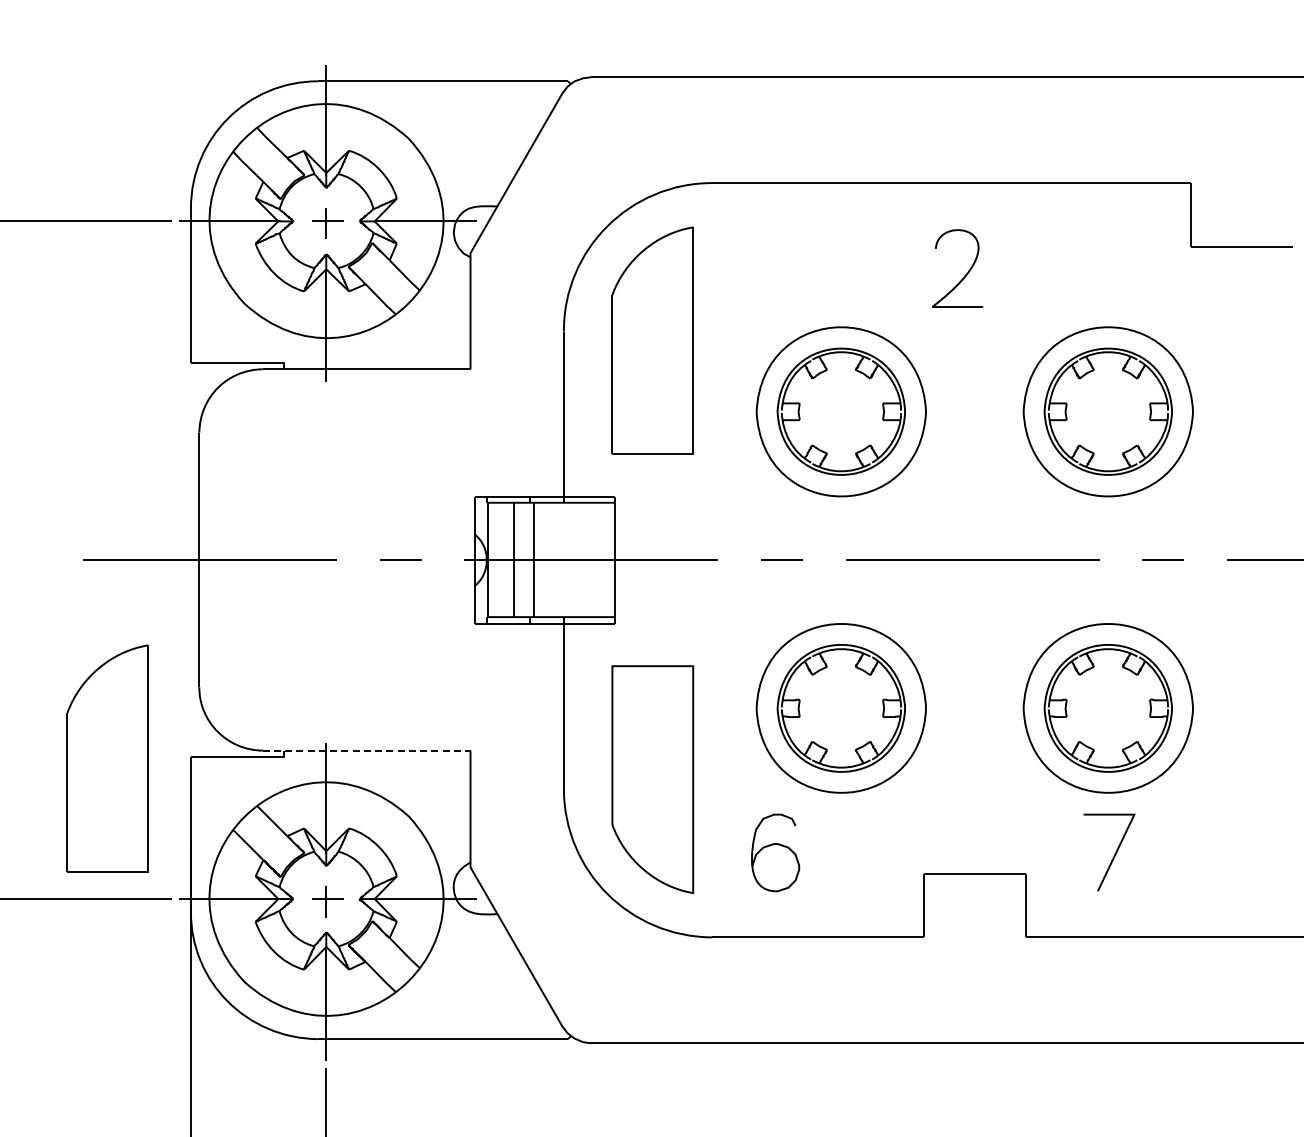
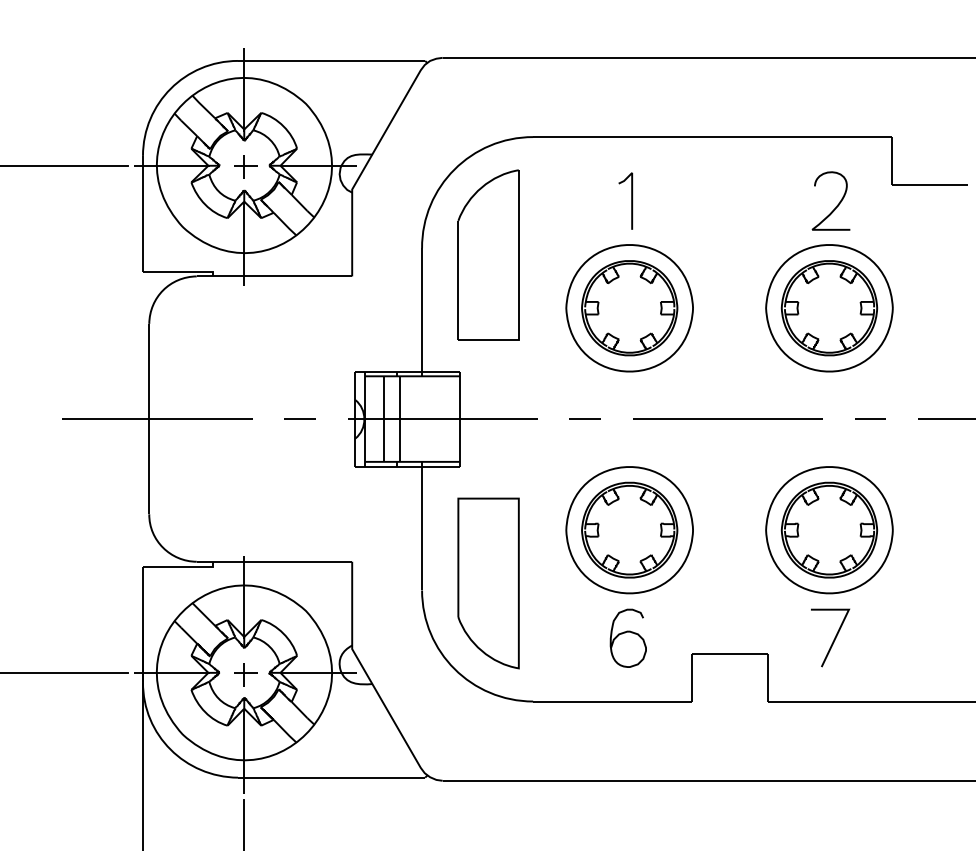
line: (843, 268) -> (631, 201), added
curve: (964, 275) -> (836, 206), moved
line: (366, 750) -> (274, 561), dashed -> solid
part: (107, 758) -> (80, 567), removed
curve: (773, 845) -> (626, 632), moved

